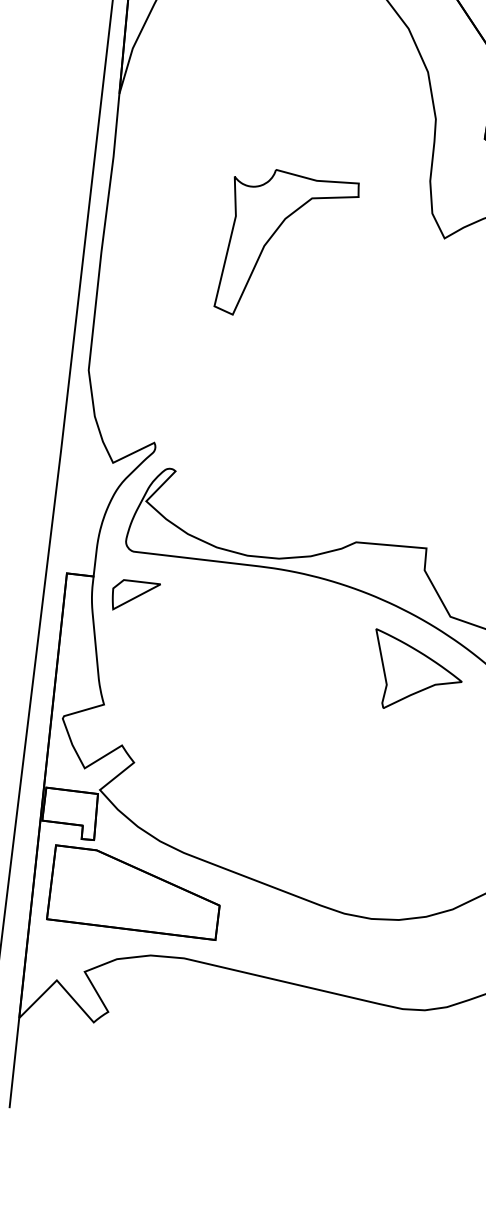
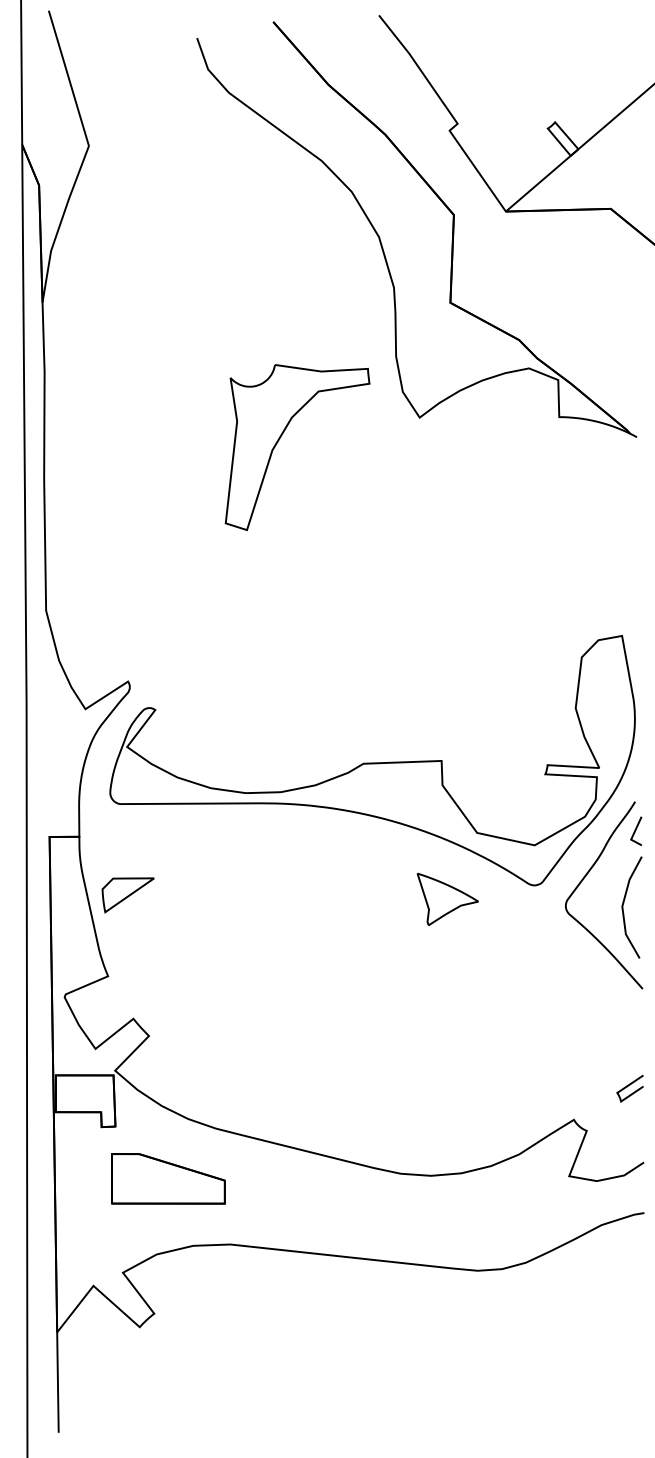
part: (273, 235) -> (281, 437), moved
part: (134, 596) -> (127, 895), moved
part: (416, 673) -> (447, 899), size x0.6
part: (135, 892) -> (168, 1178), size x0.6

